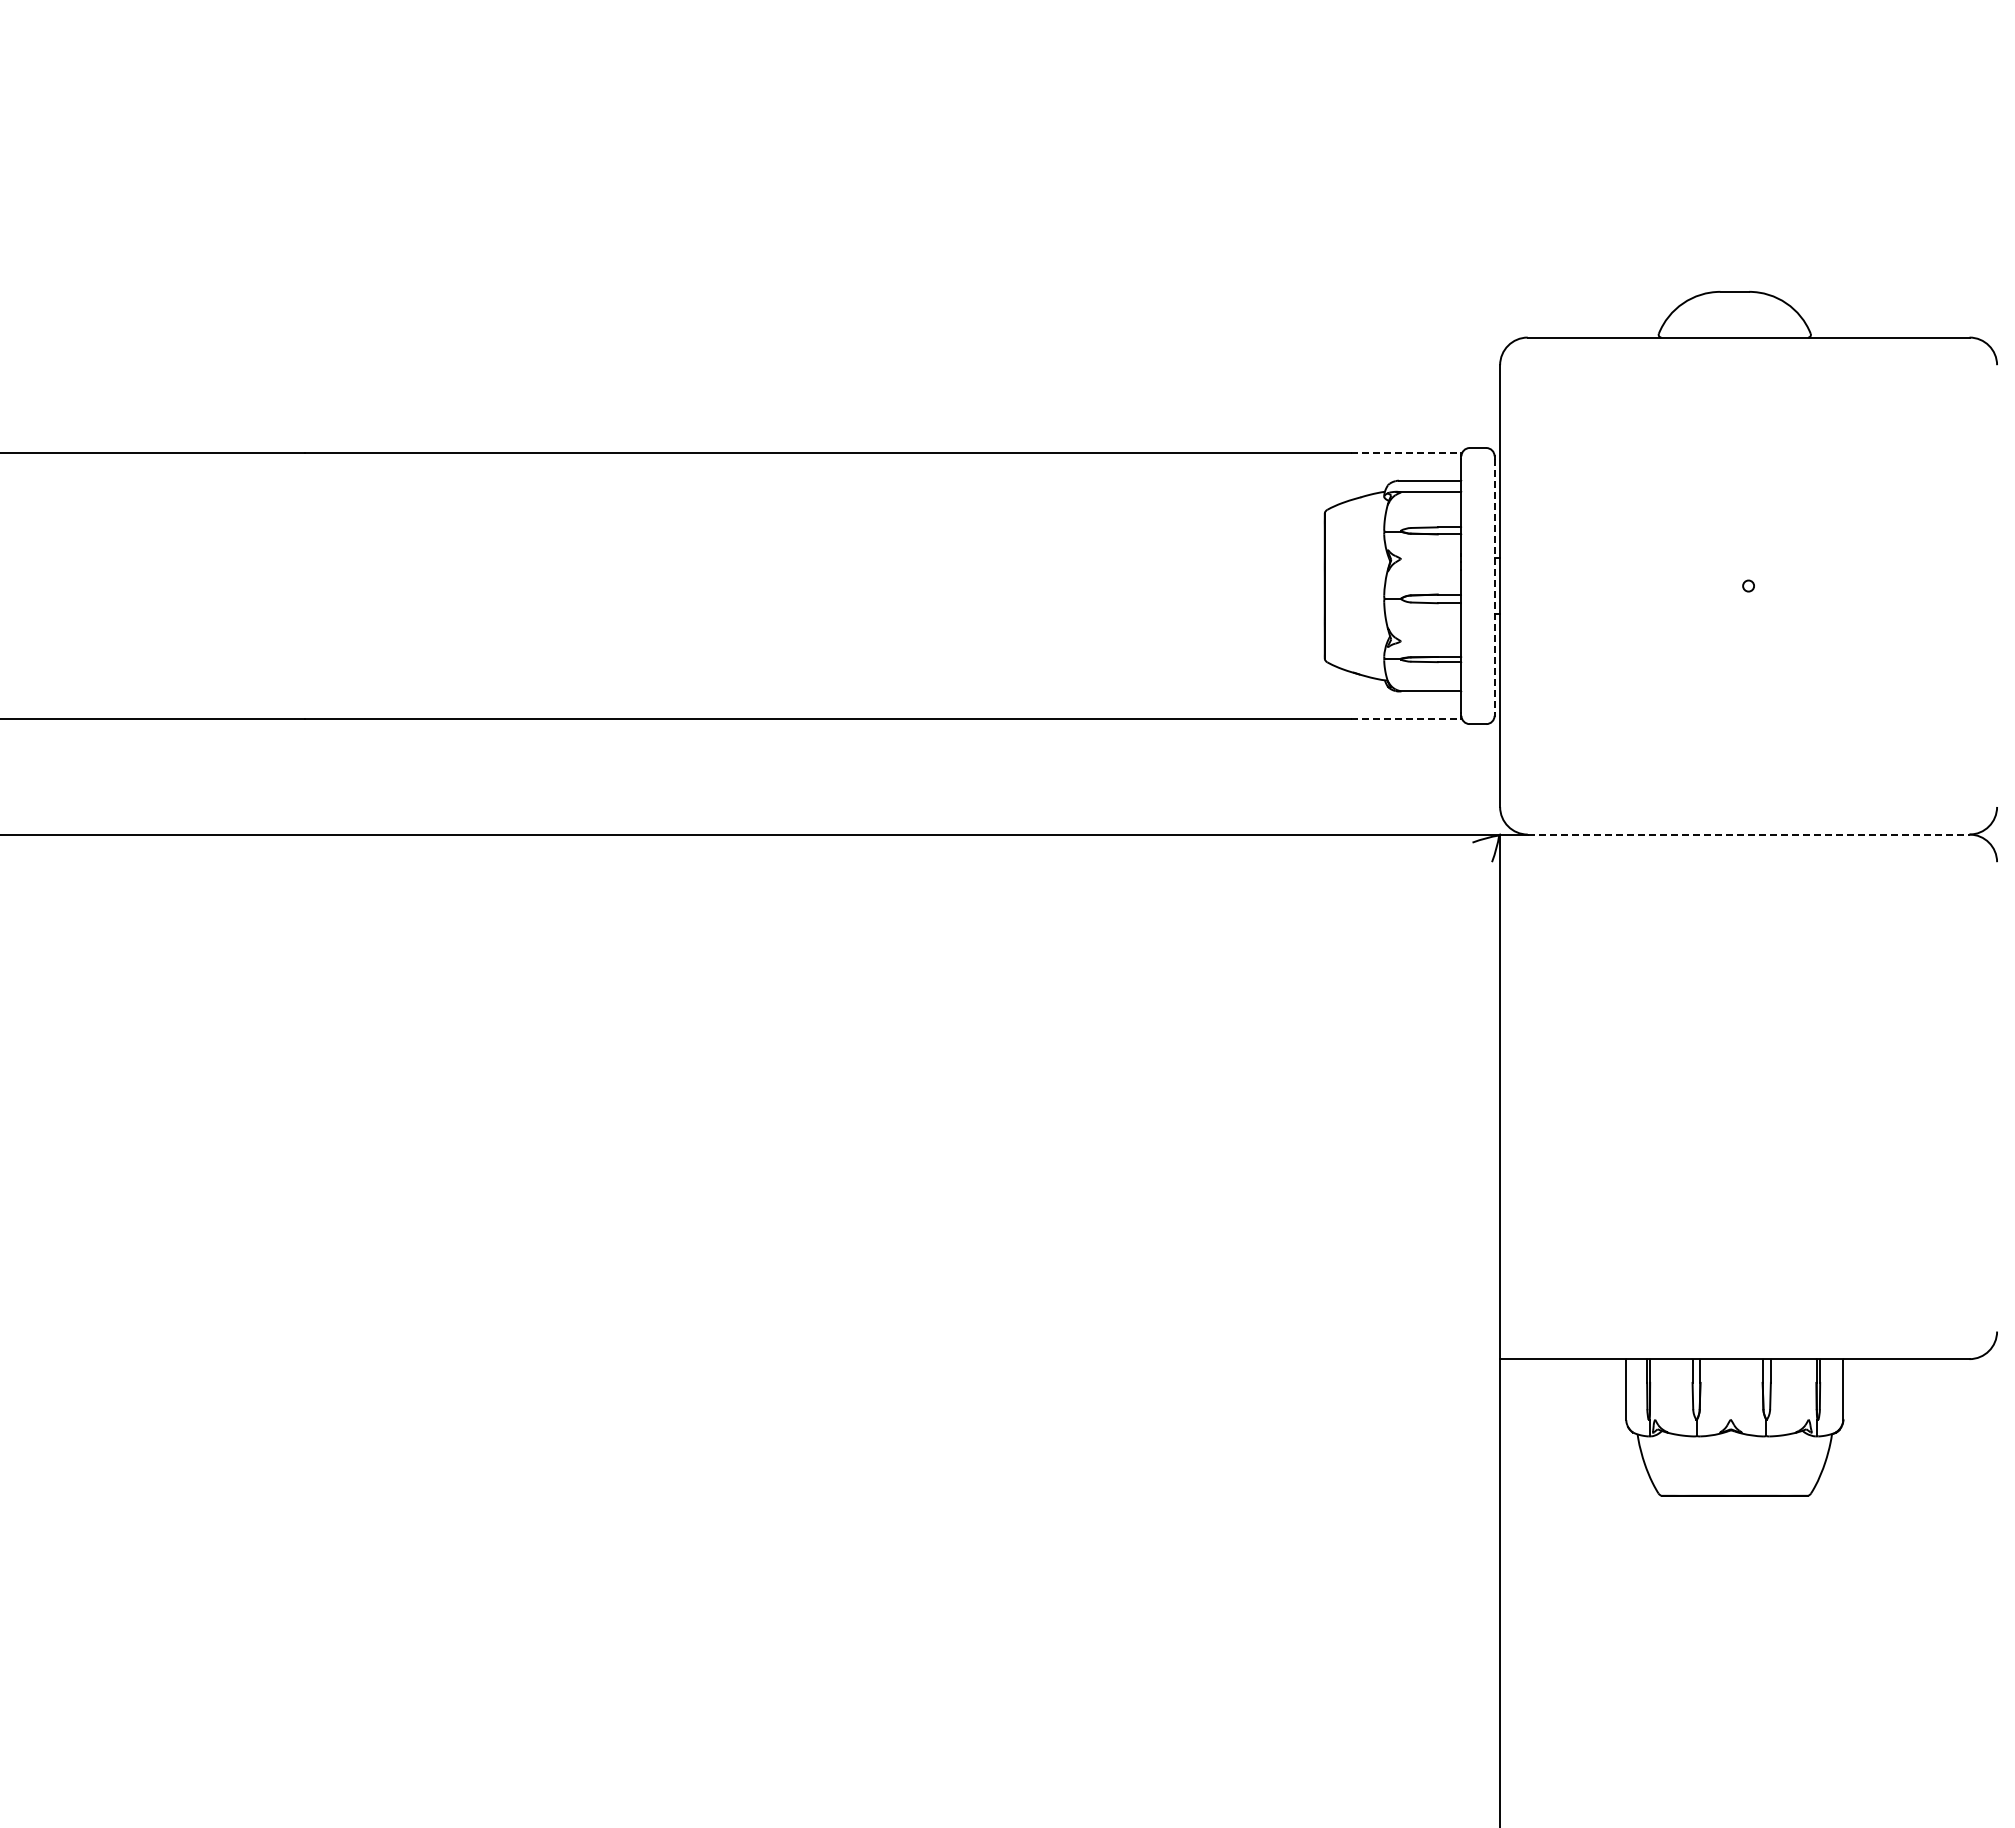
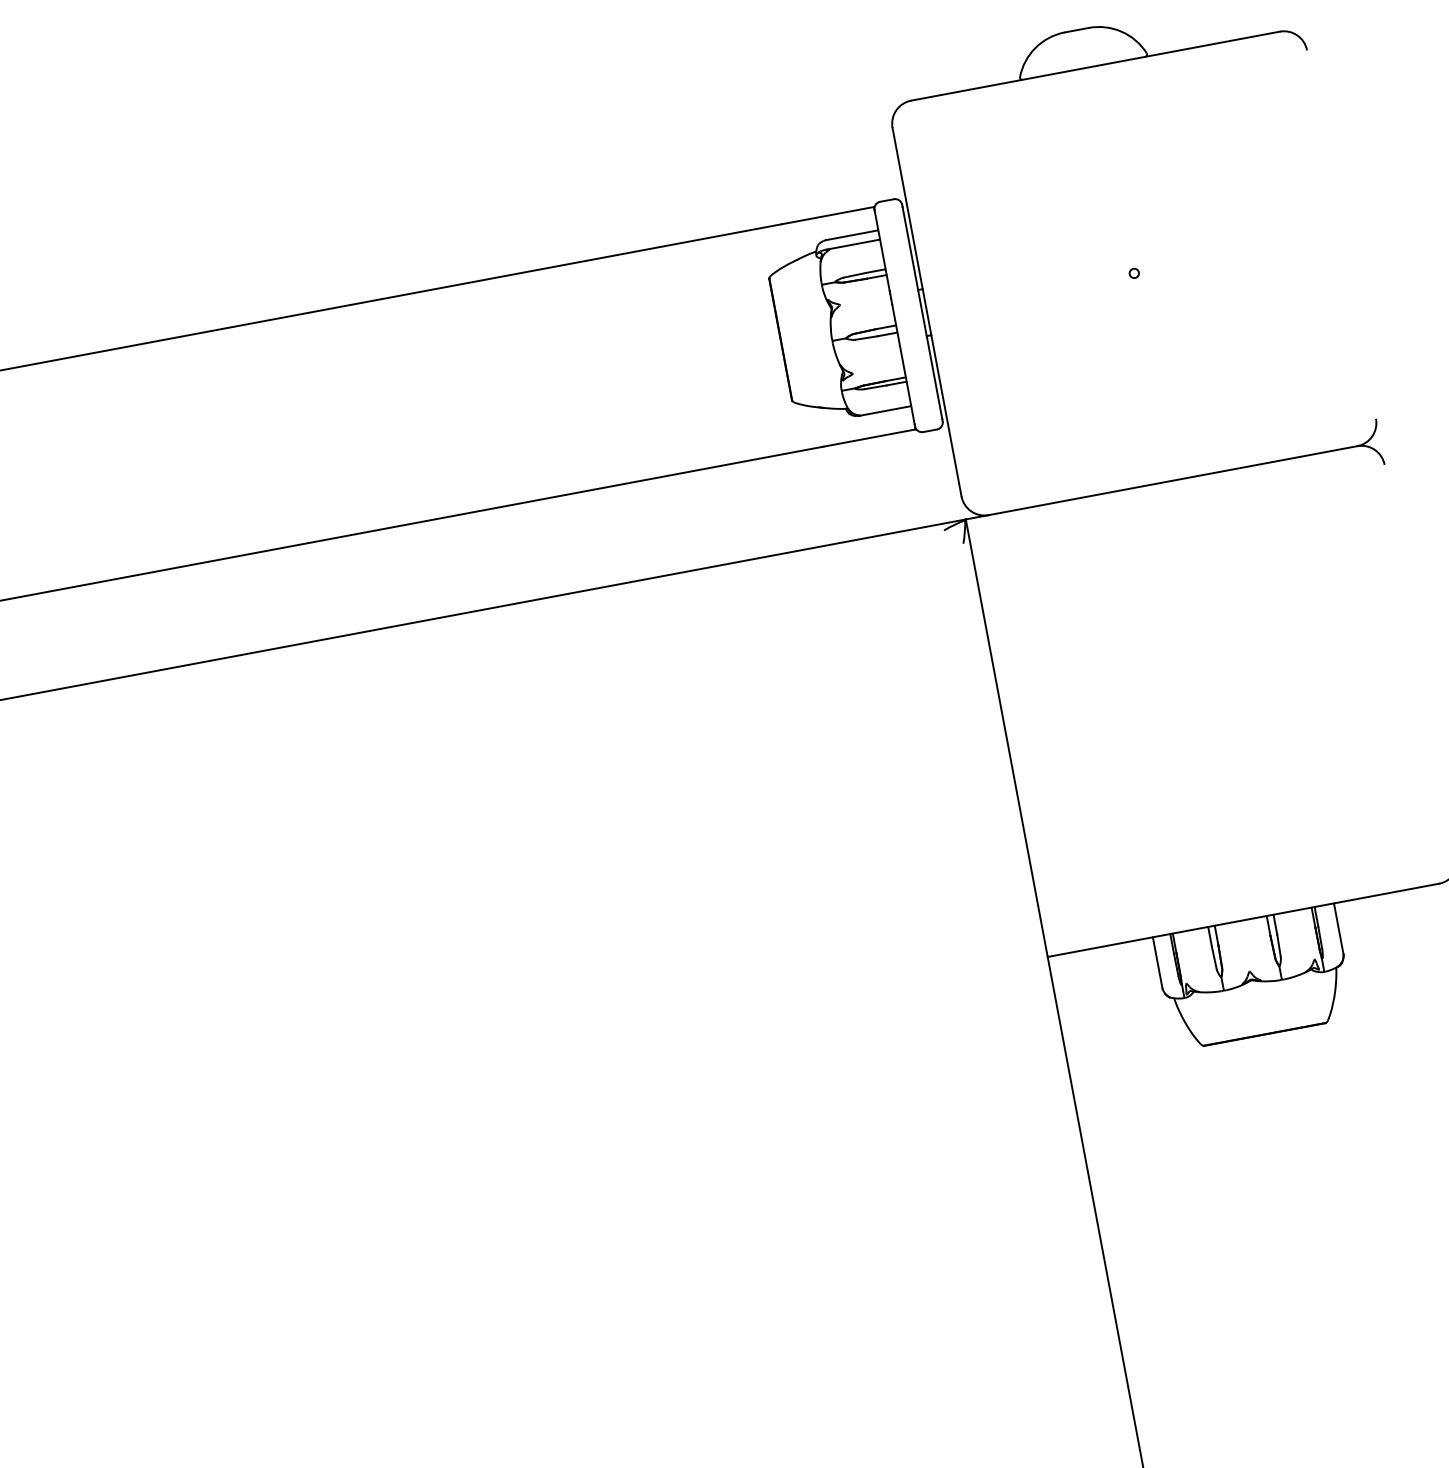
line: (1406, 452) -> (828, 215), dashed -> solid
line: (1494, 586) -> (922, 313), dashed -> solid
line: (1406, 719) -> (869, 438), dashed -> solid
line: (1748, 834) -> (1172, 480), dashed -> solid

